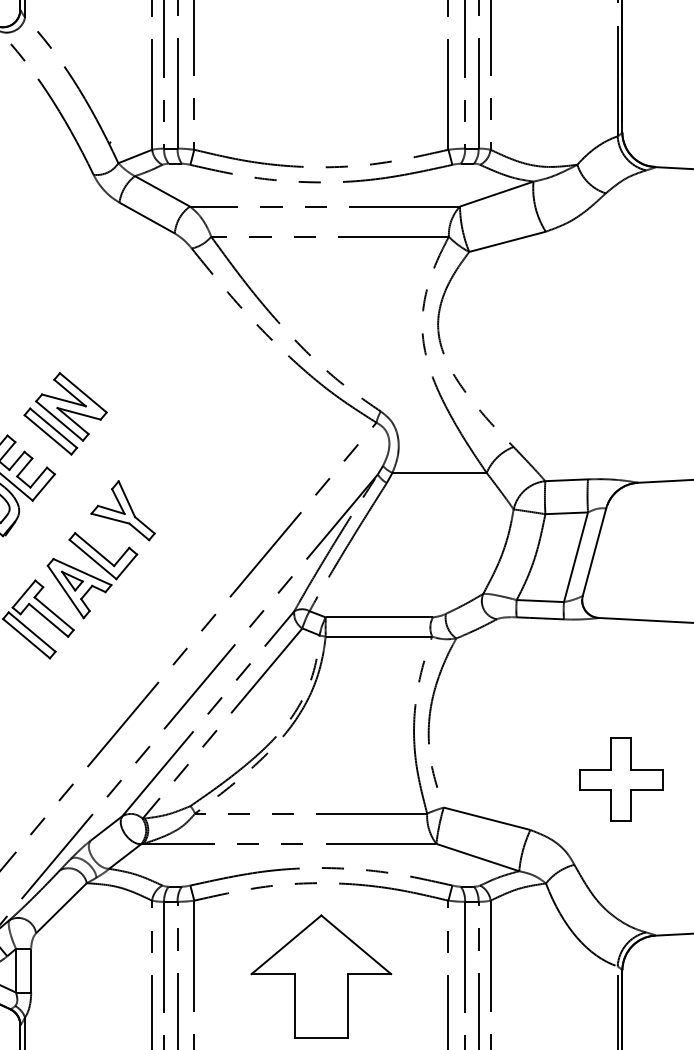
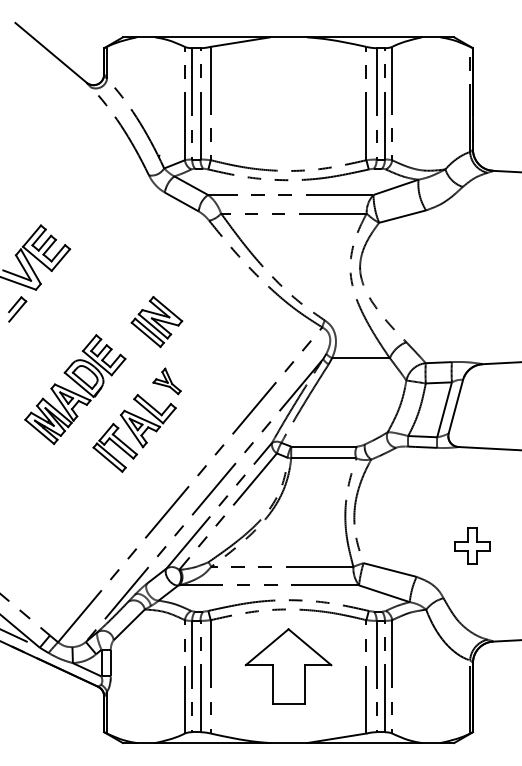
part: (64, 413) -> (156, 321), moved
part: (122, 511) -> (166, 381), size x0.7
part: (621, 780) -> (472, 546), size x0.7

